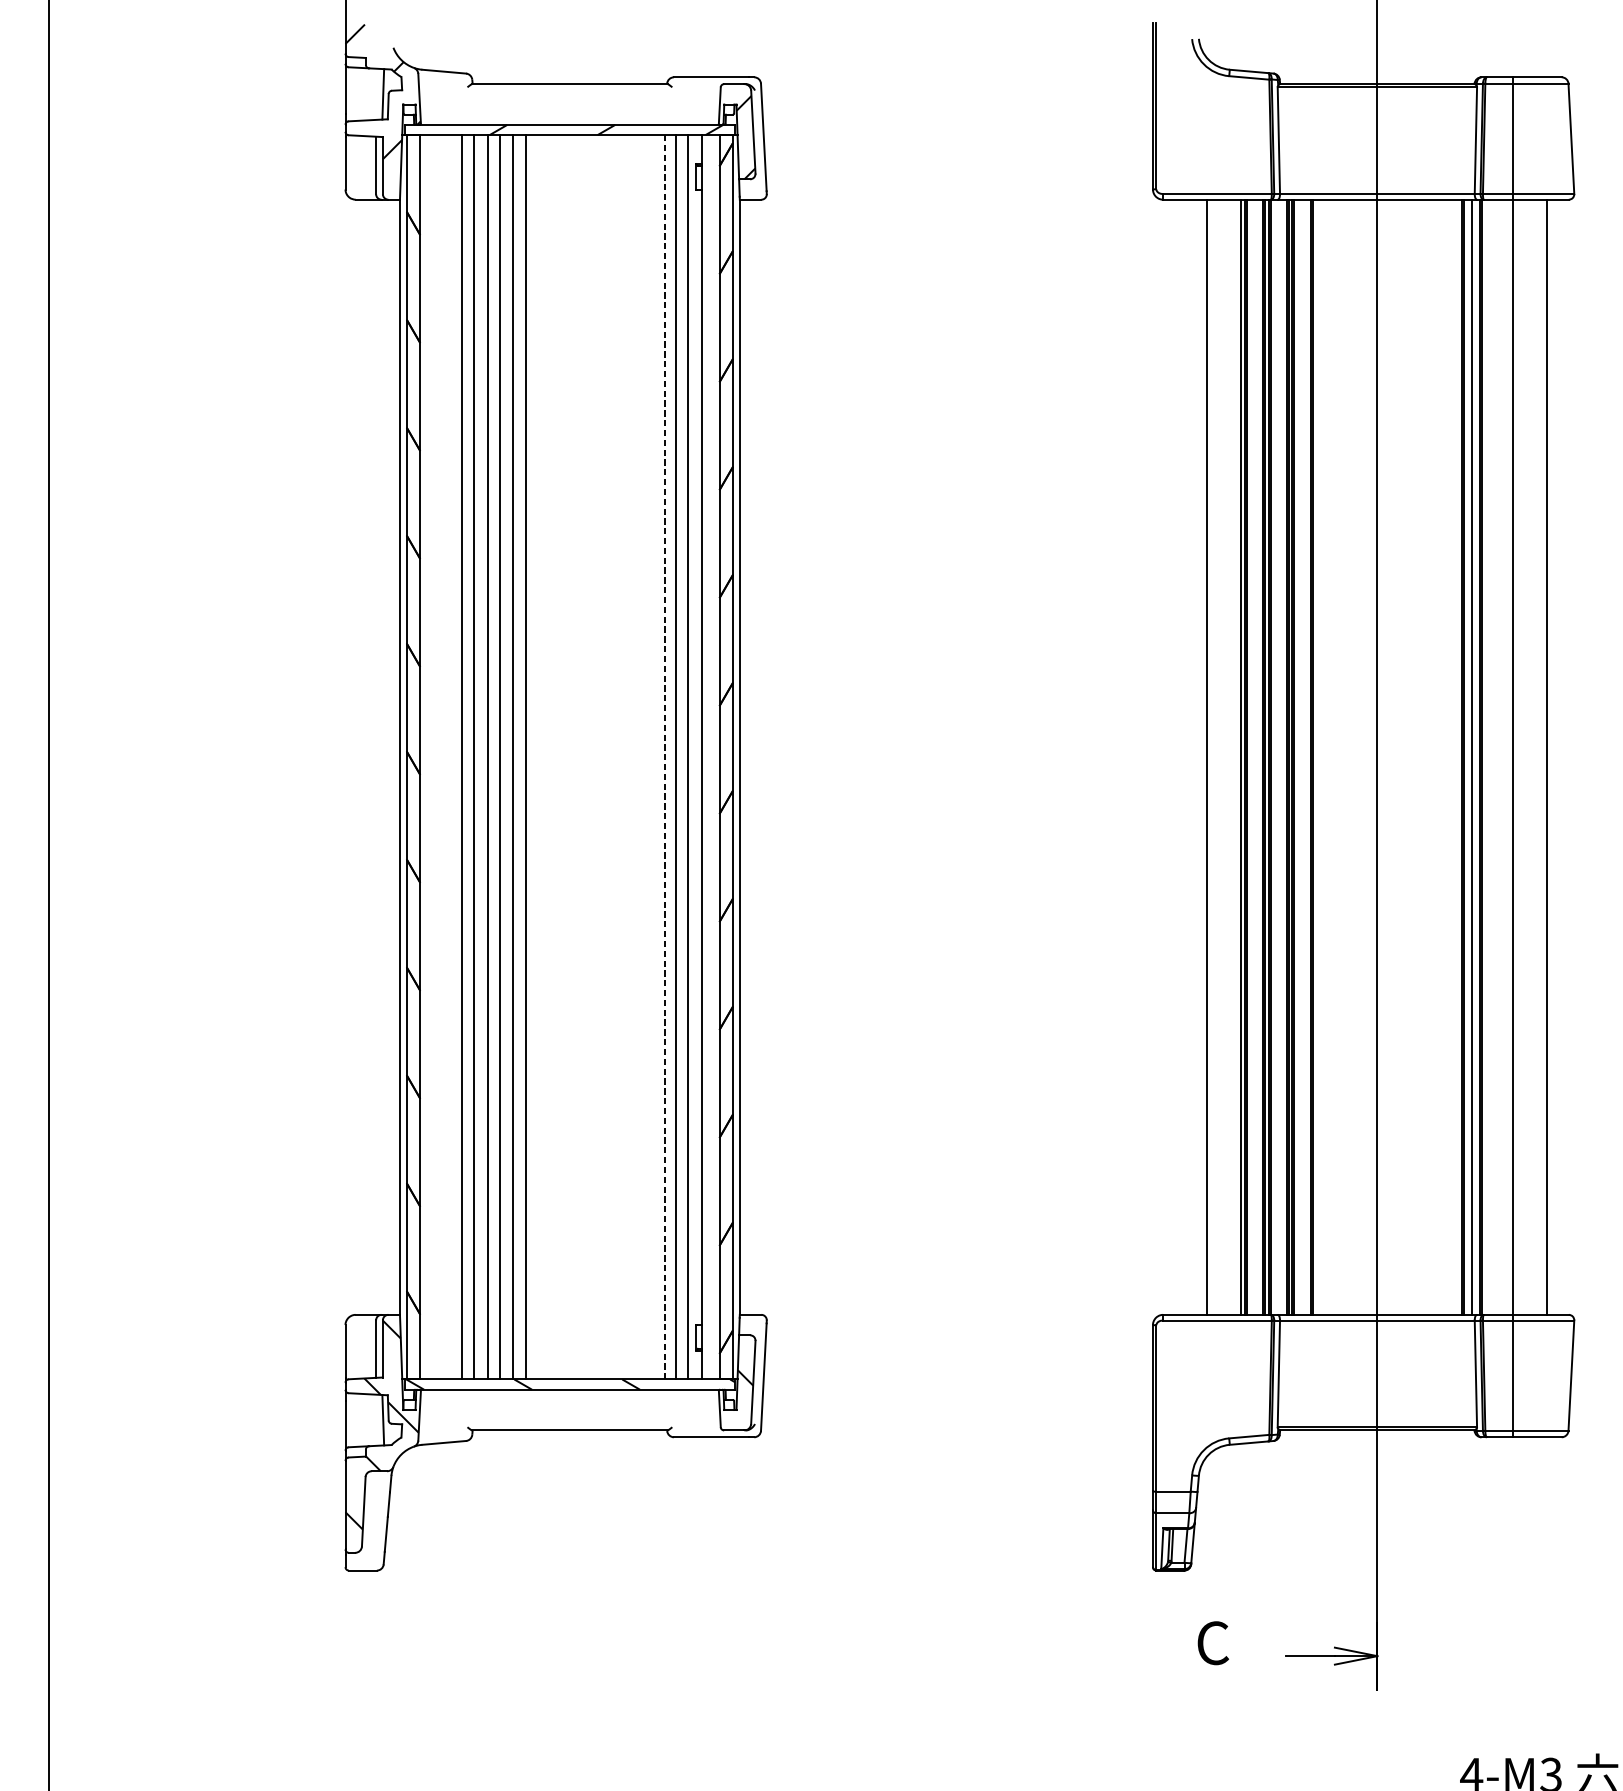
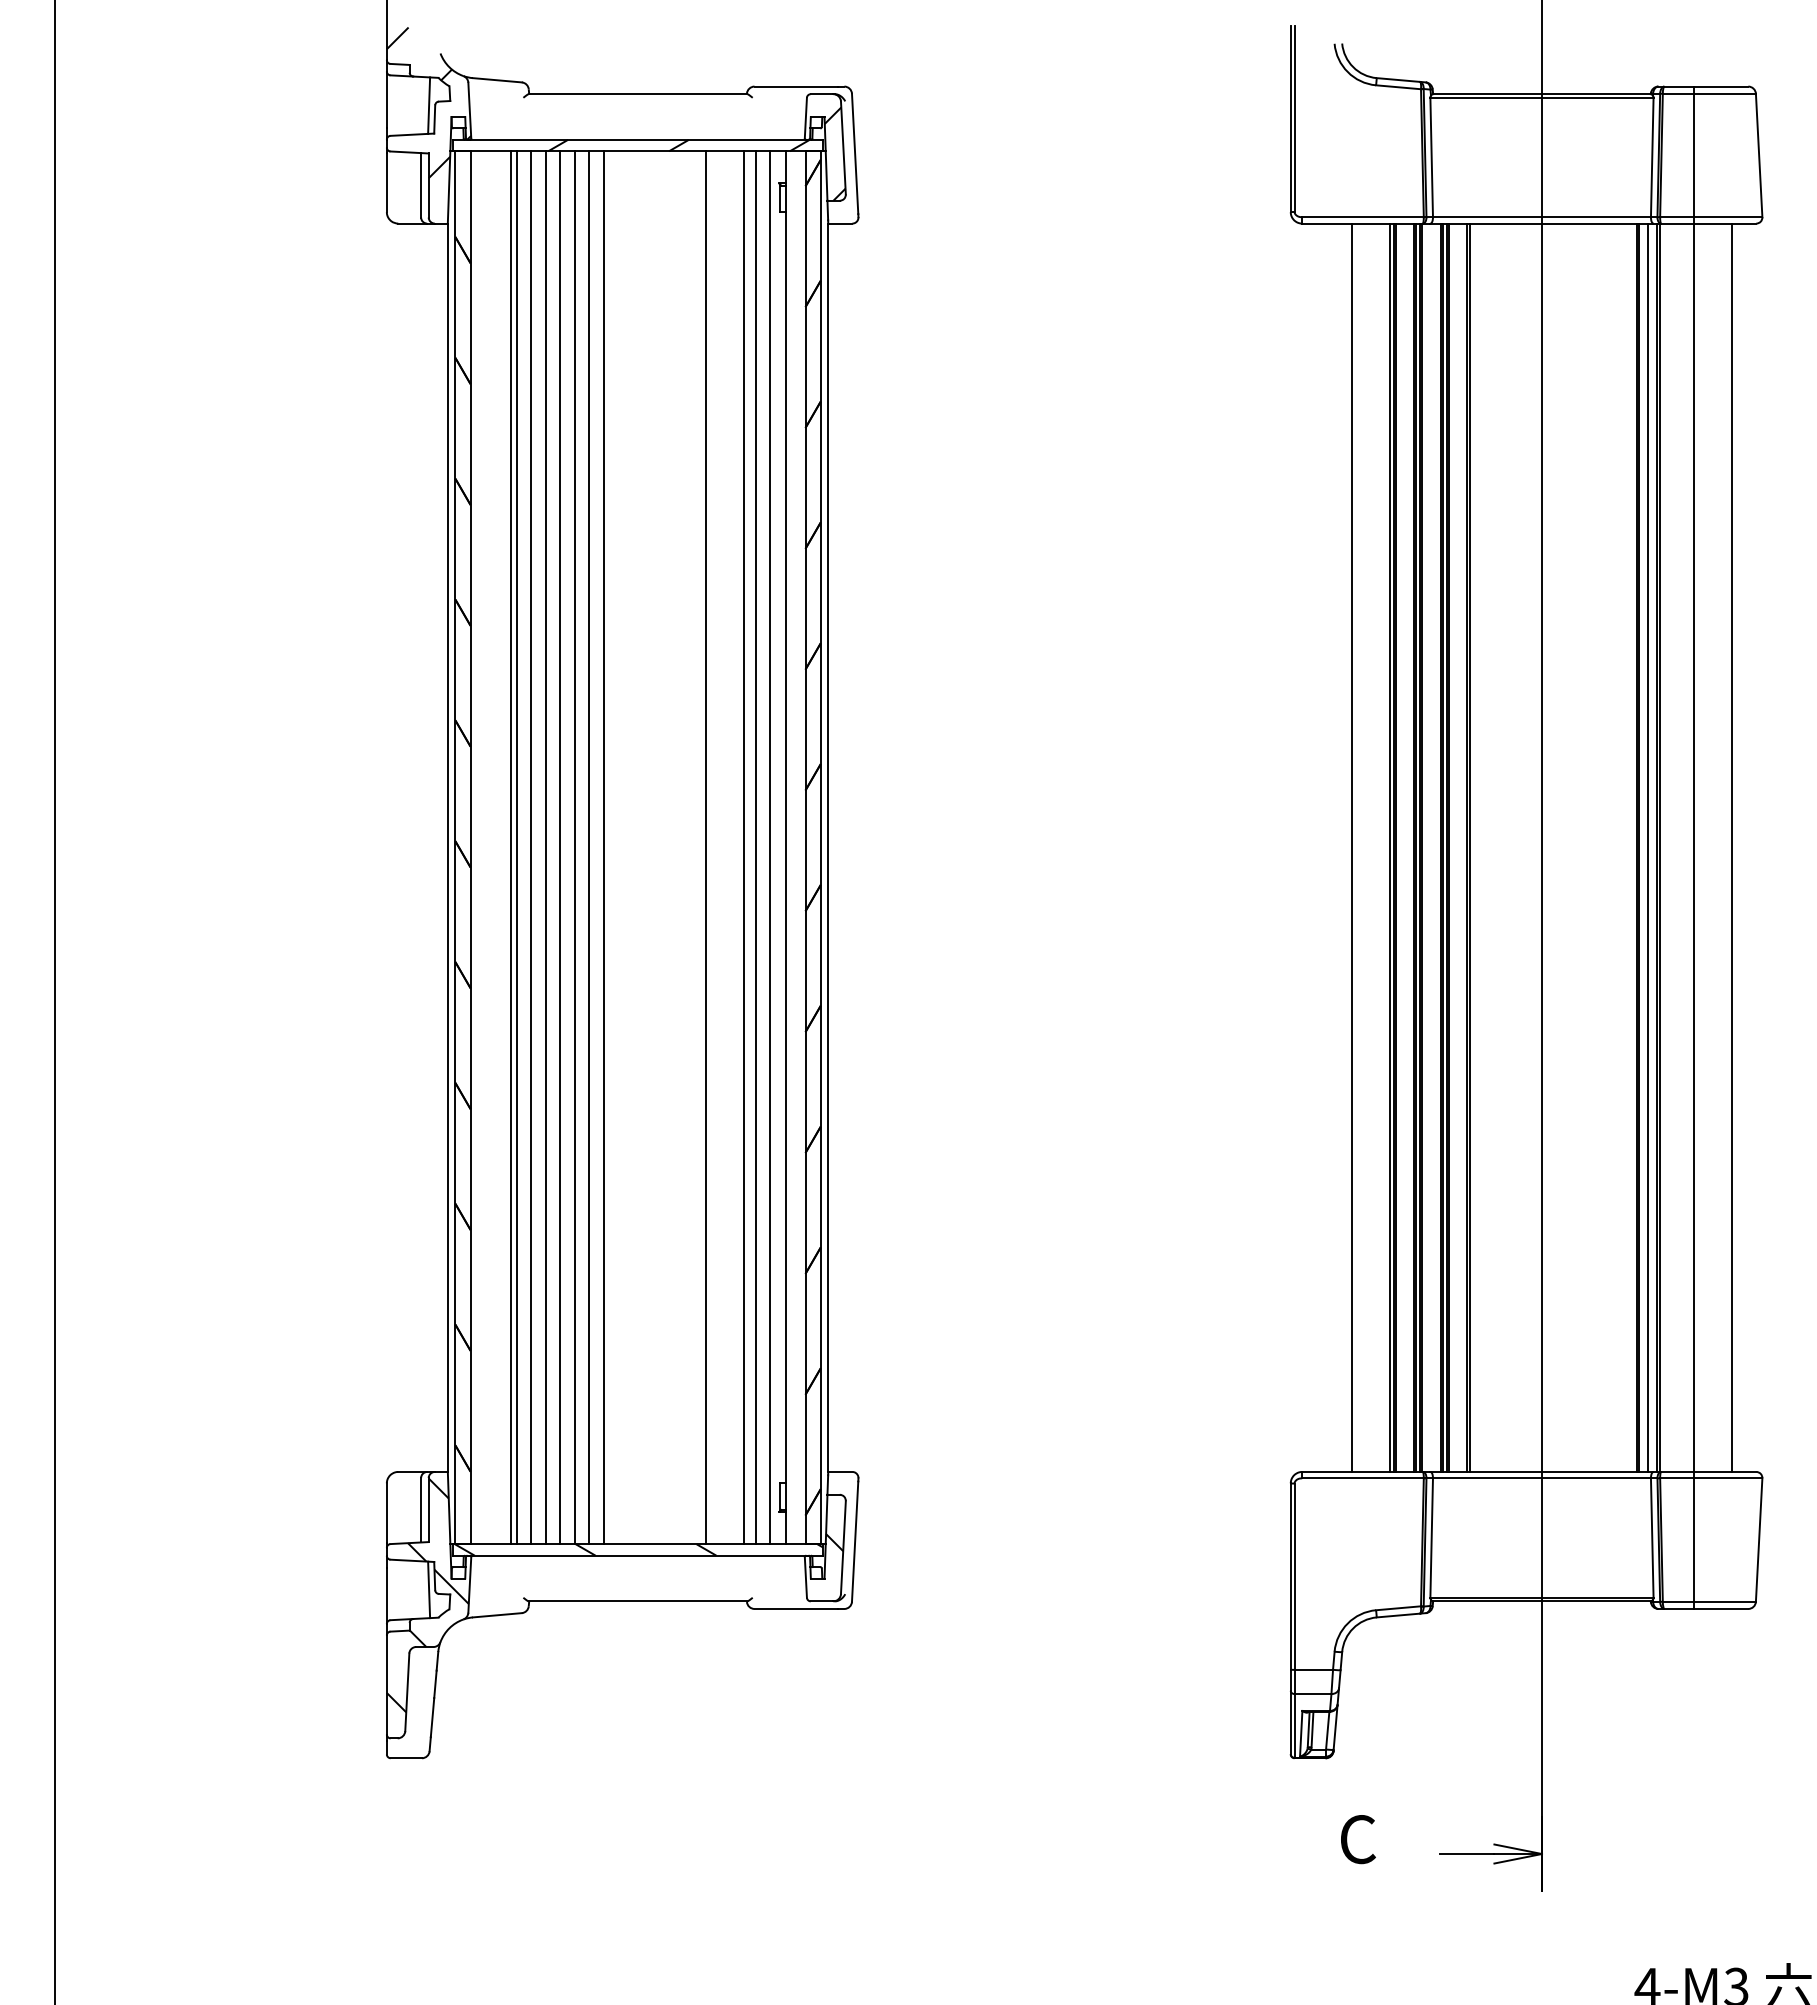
line: (455, 757) -> (510, 847), added
line: (539, 757) -> (603, 847), added
line: (631, 757) -> (706, 847), added
line: (664, 757) -> (744, 848), dashed -> solid

